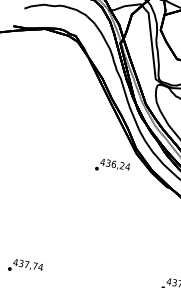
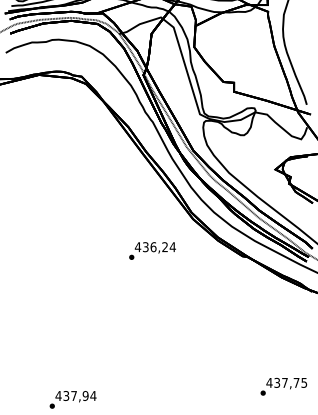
text: (112, 166) -> (152, 250), moved
text: (35, 265) -> (85, 395), 437,74 -> 437,94

